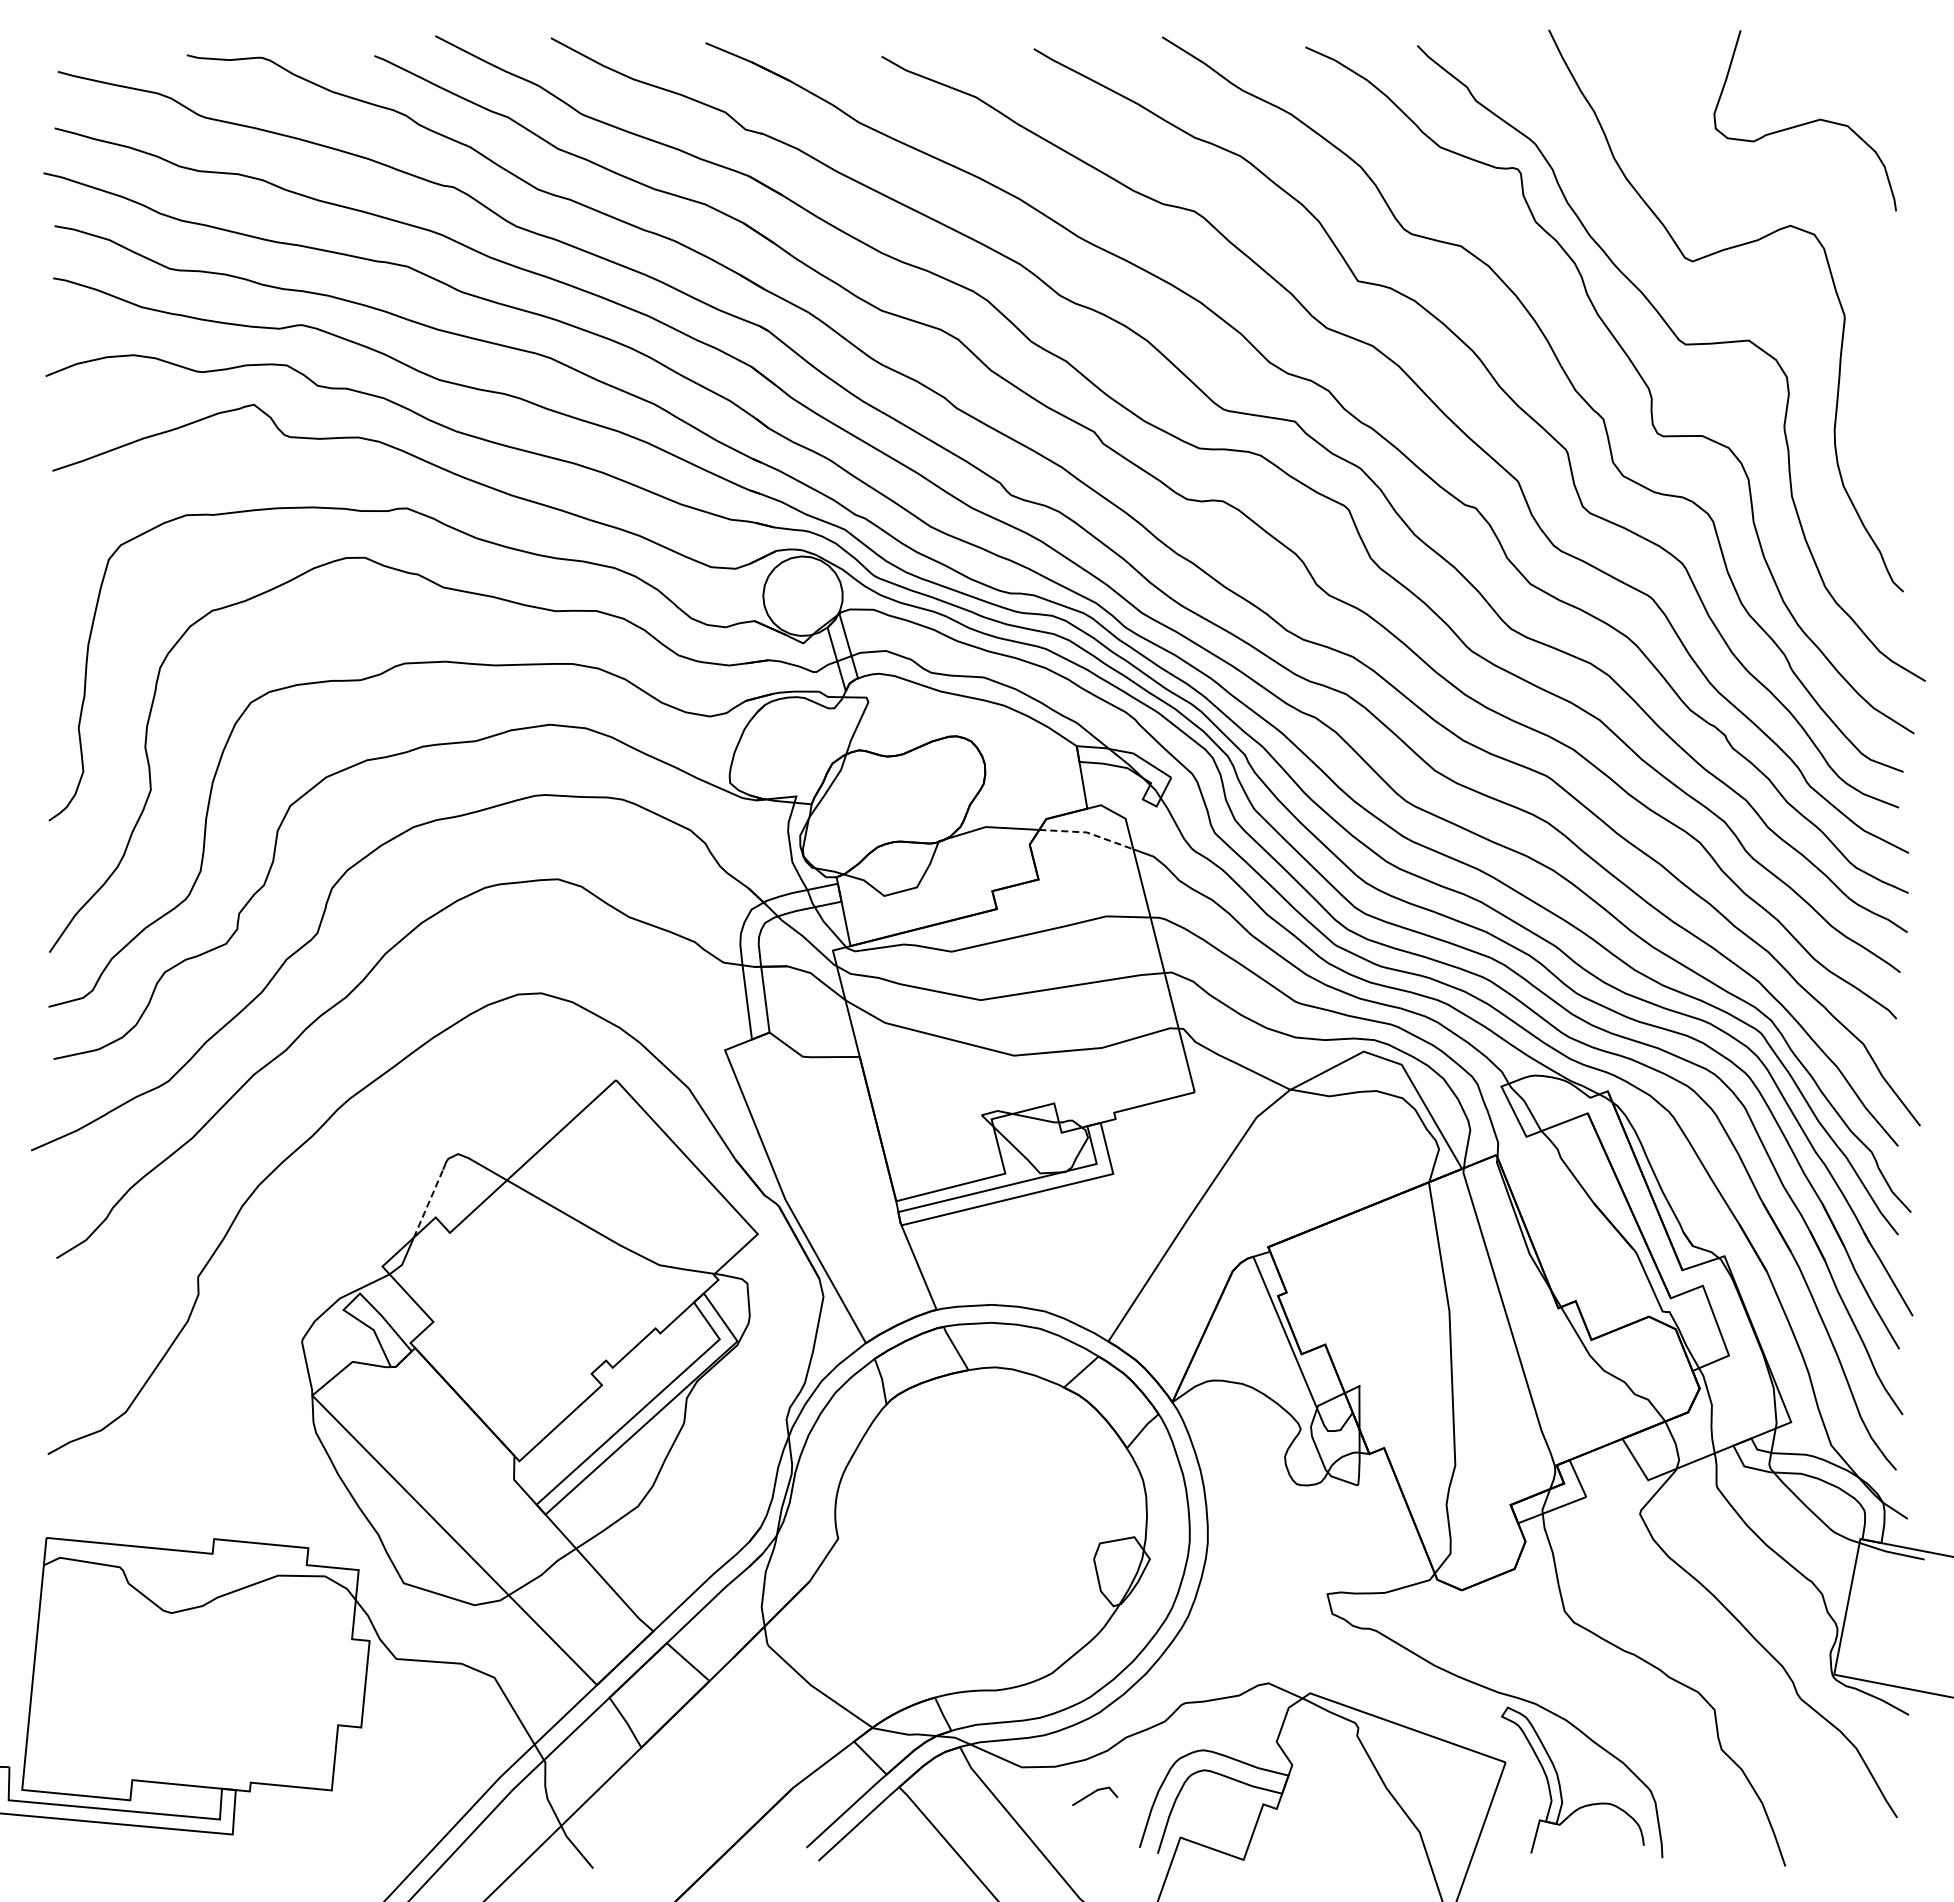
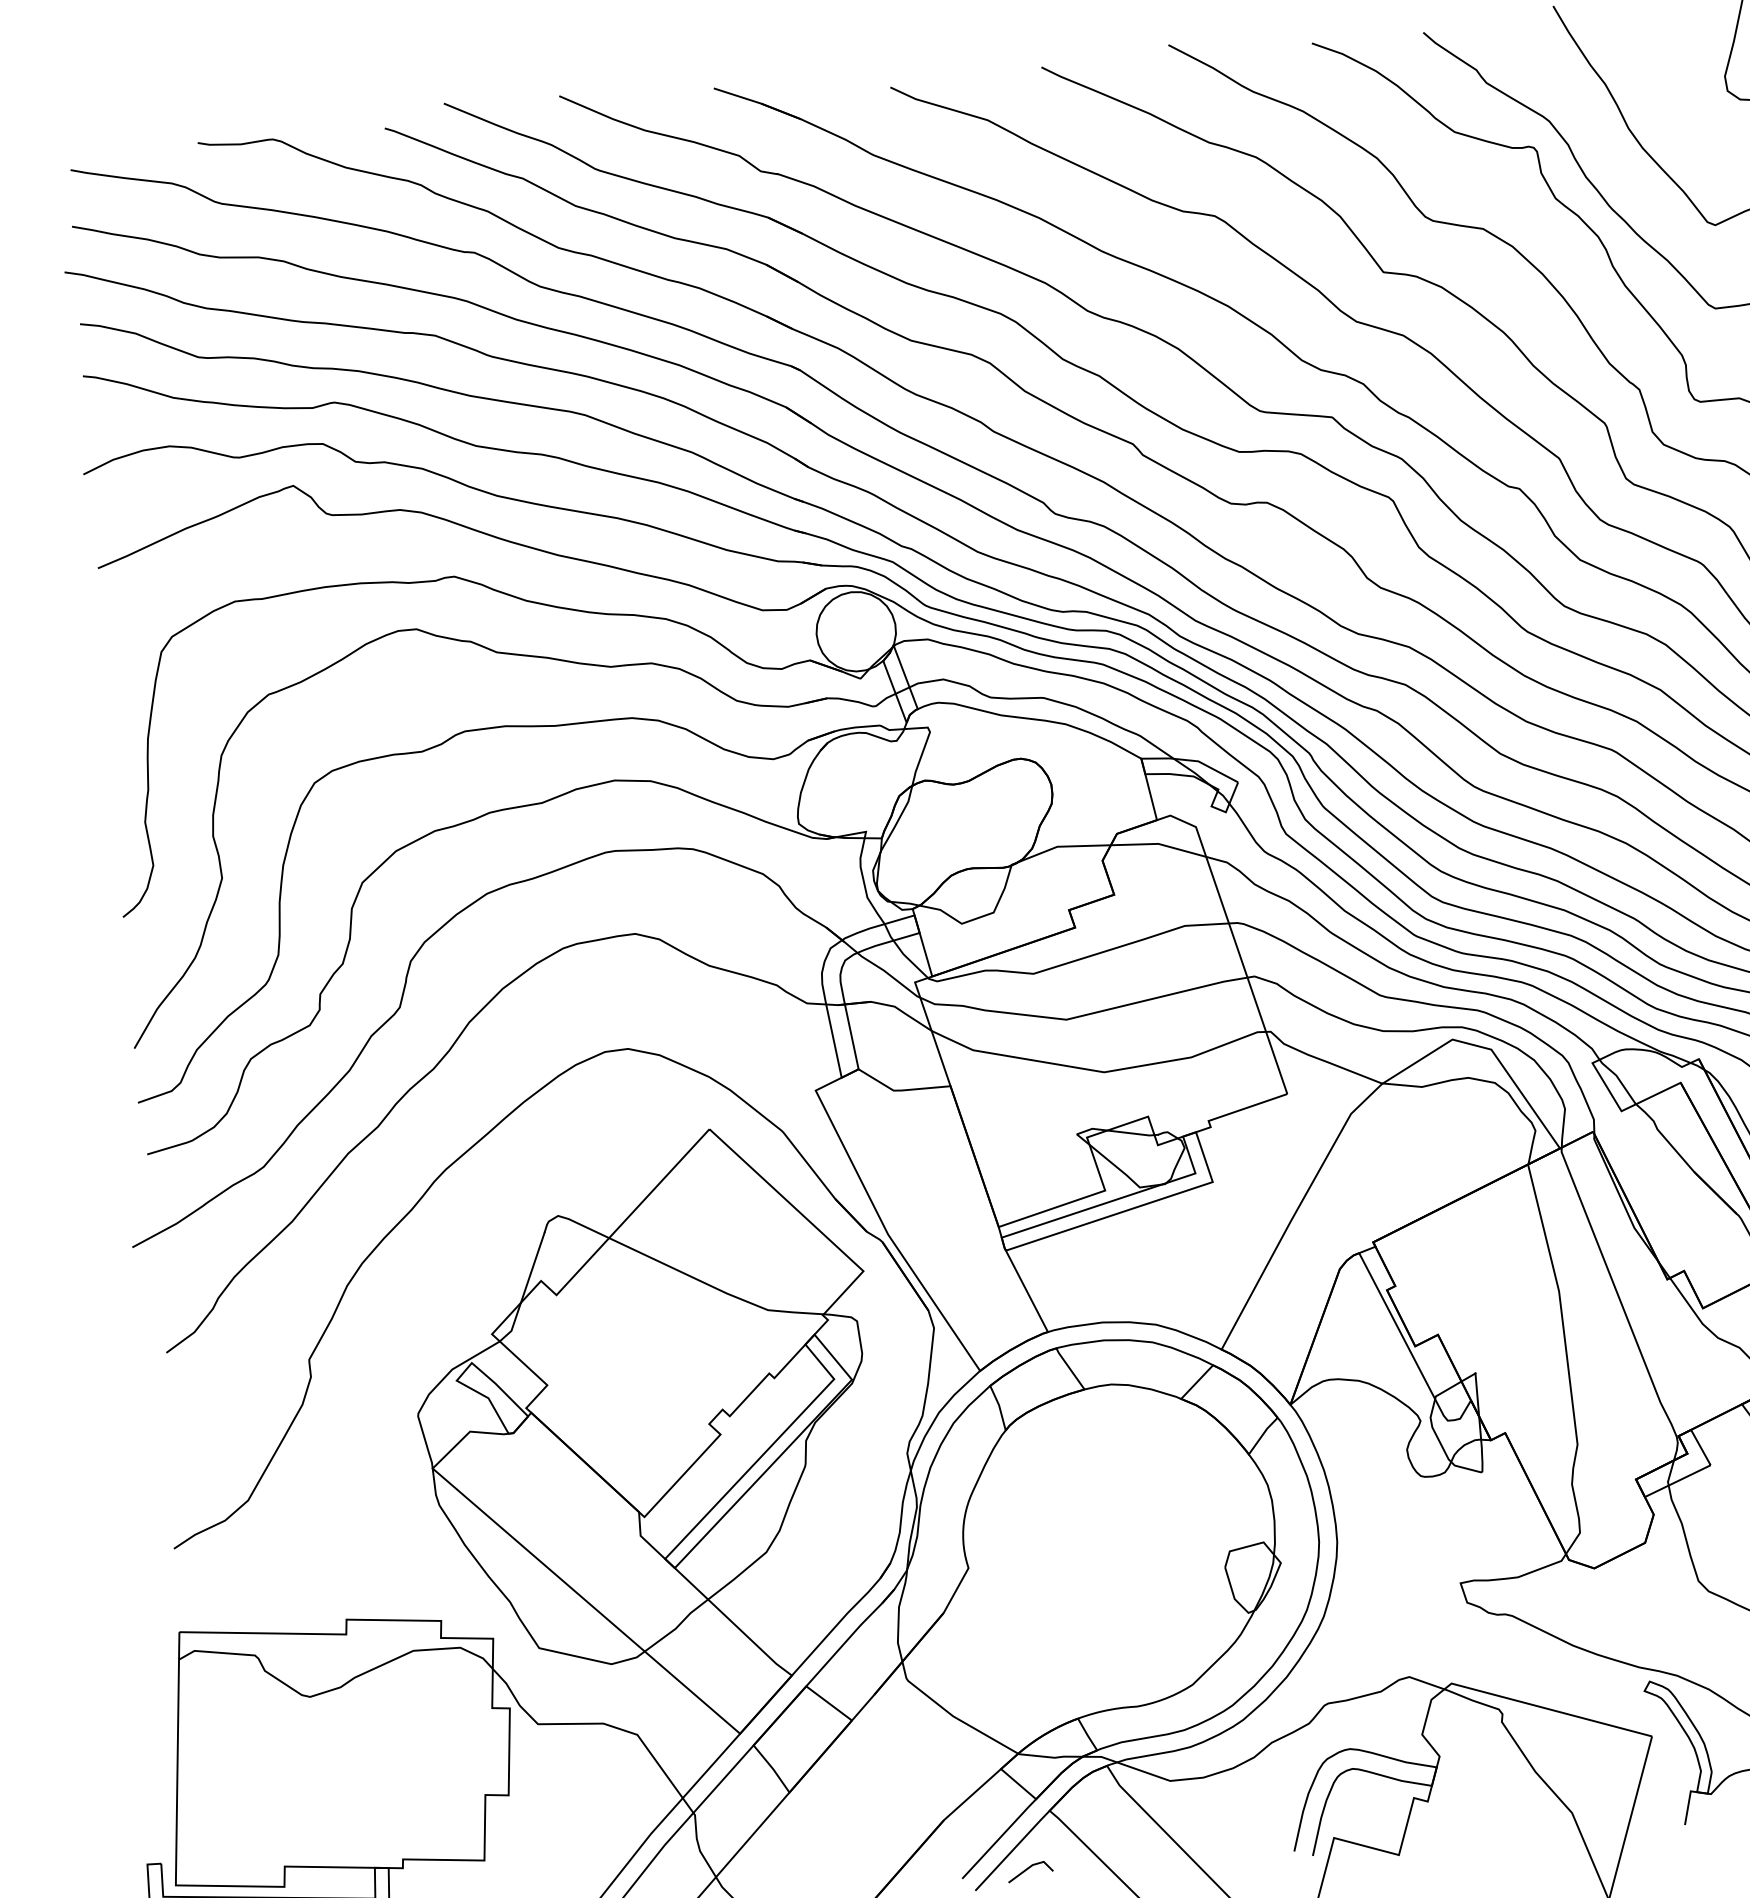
line: (1087, 832) -> (1159, 843), dashed -> solid
line: (428, 1203) -> (532, 1267), dashed -> solid
line: (1093, 1793) -> (1028, 1869), moved

